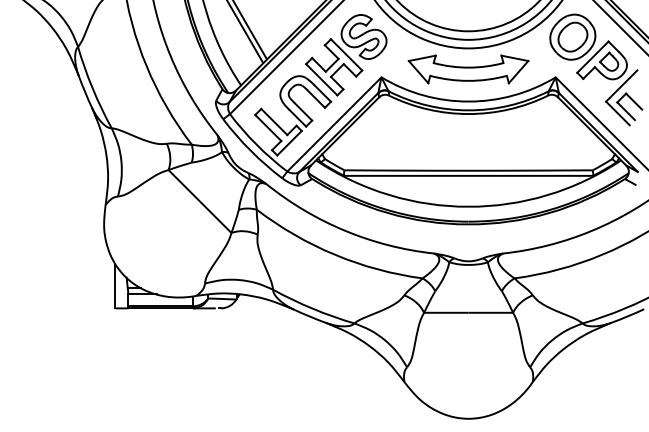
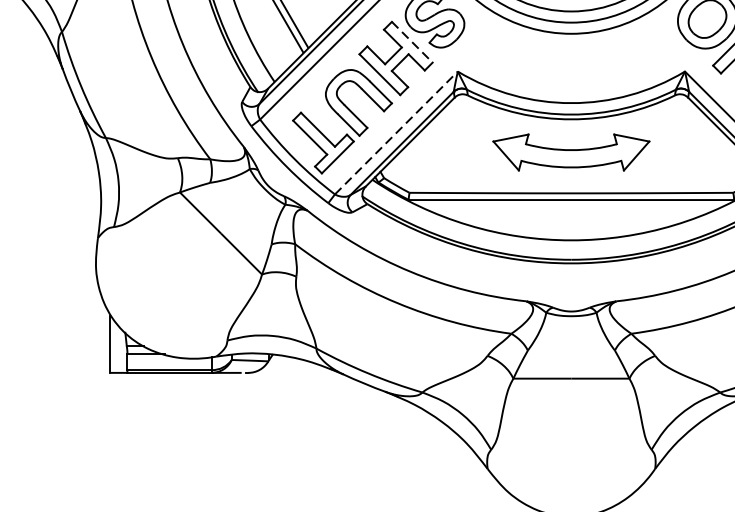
line: (346, 55) -> (412, 43), solid -> dashed
part: (468, 69) -> (571, 152), moved
line: (334, 124) -> (396, 133), solid -> dashed

